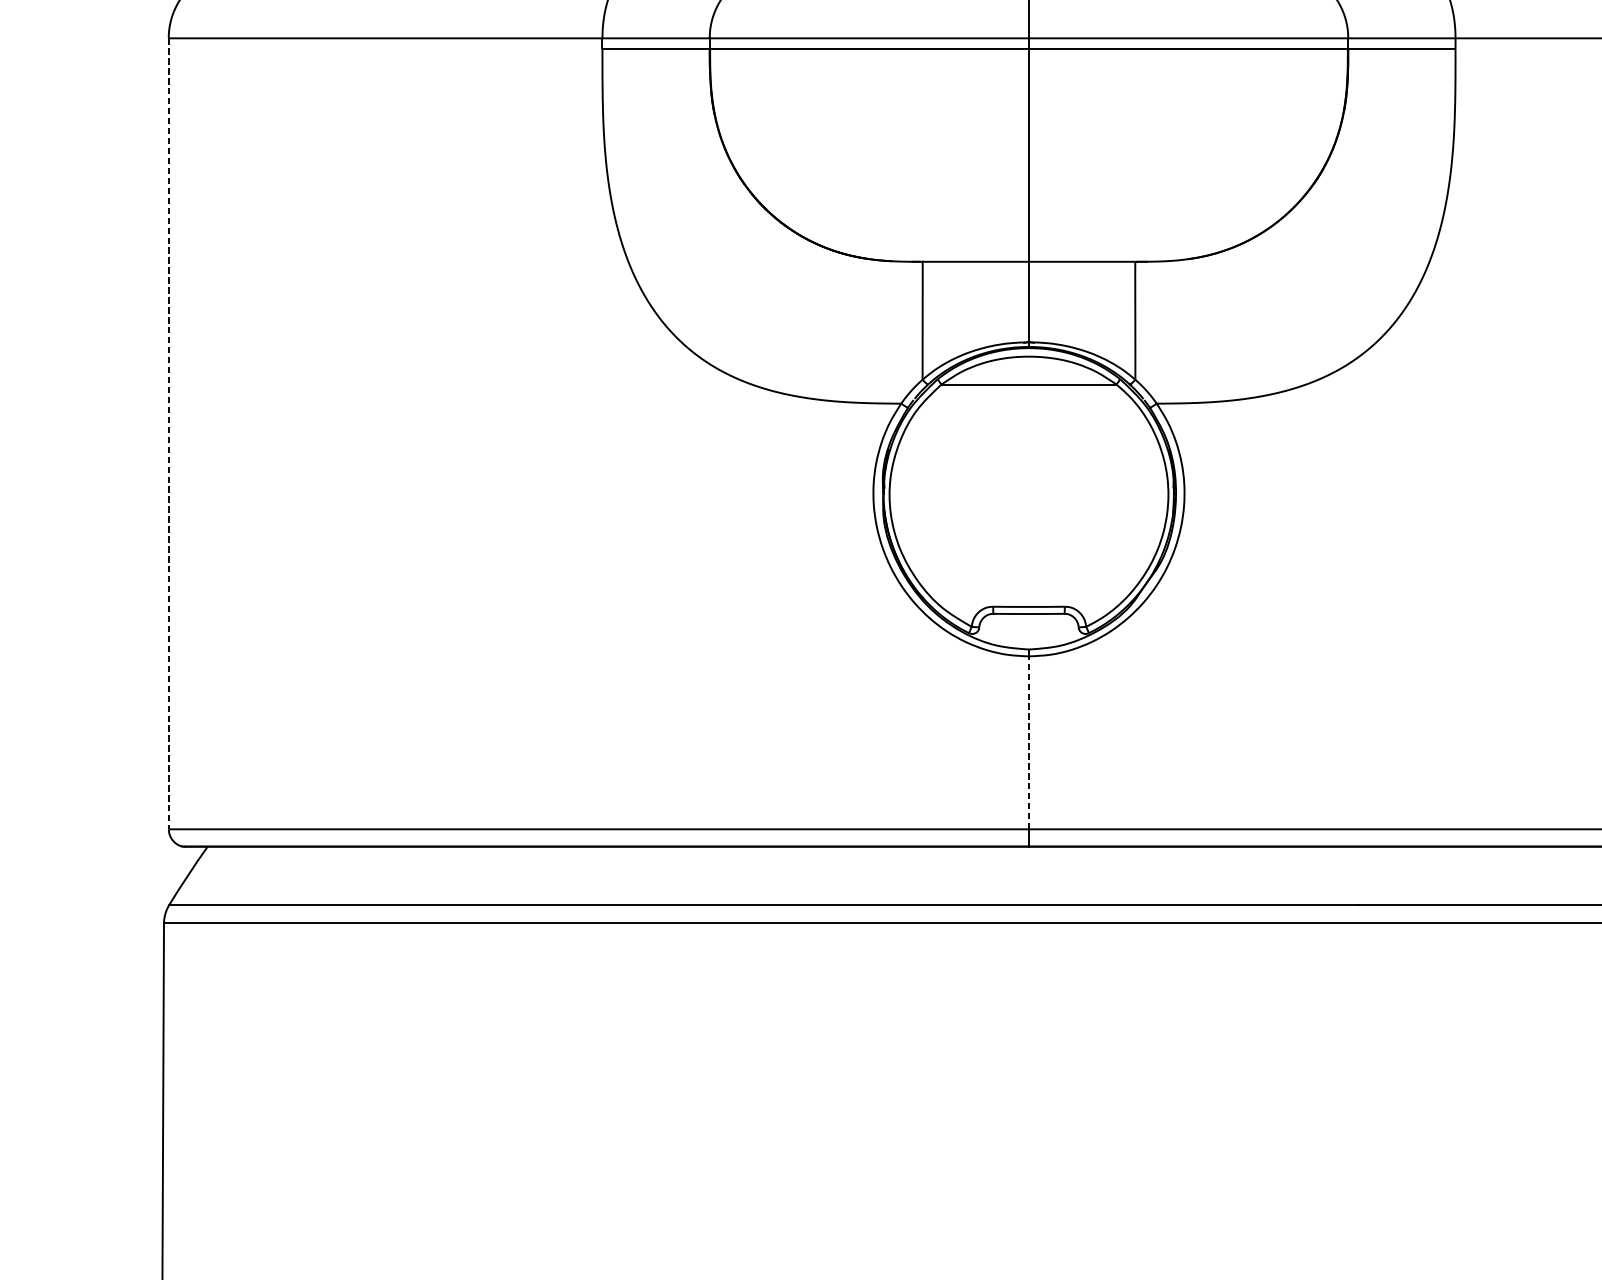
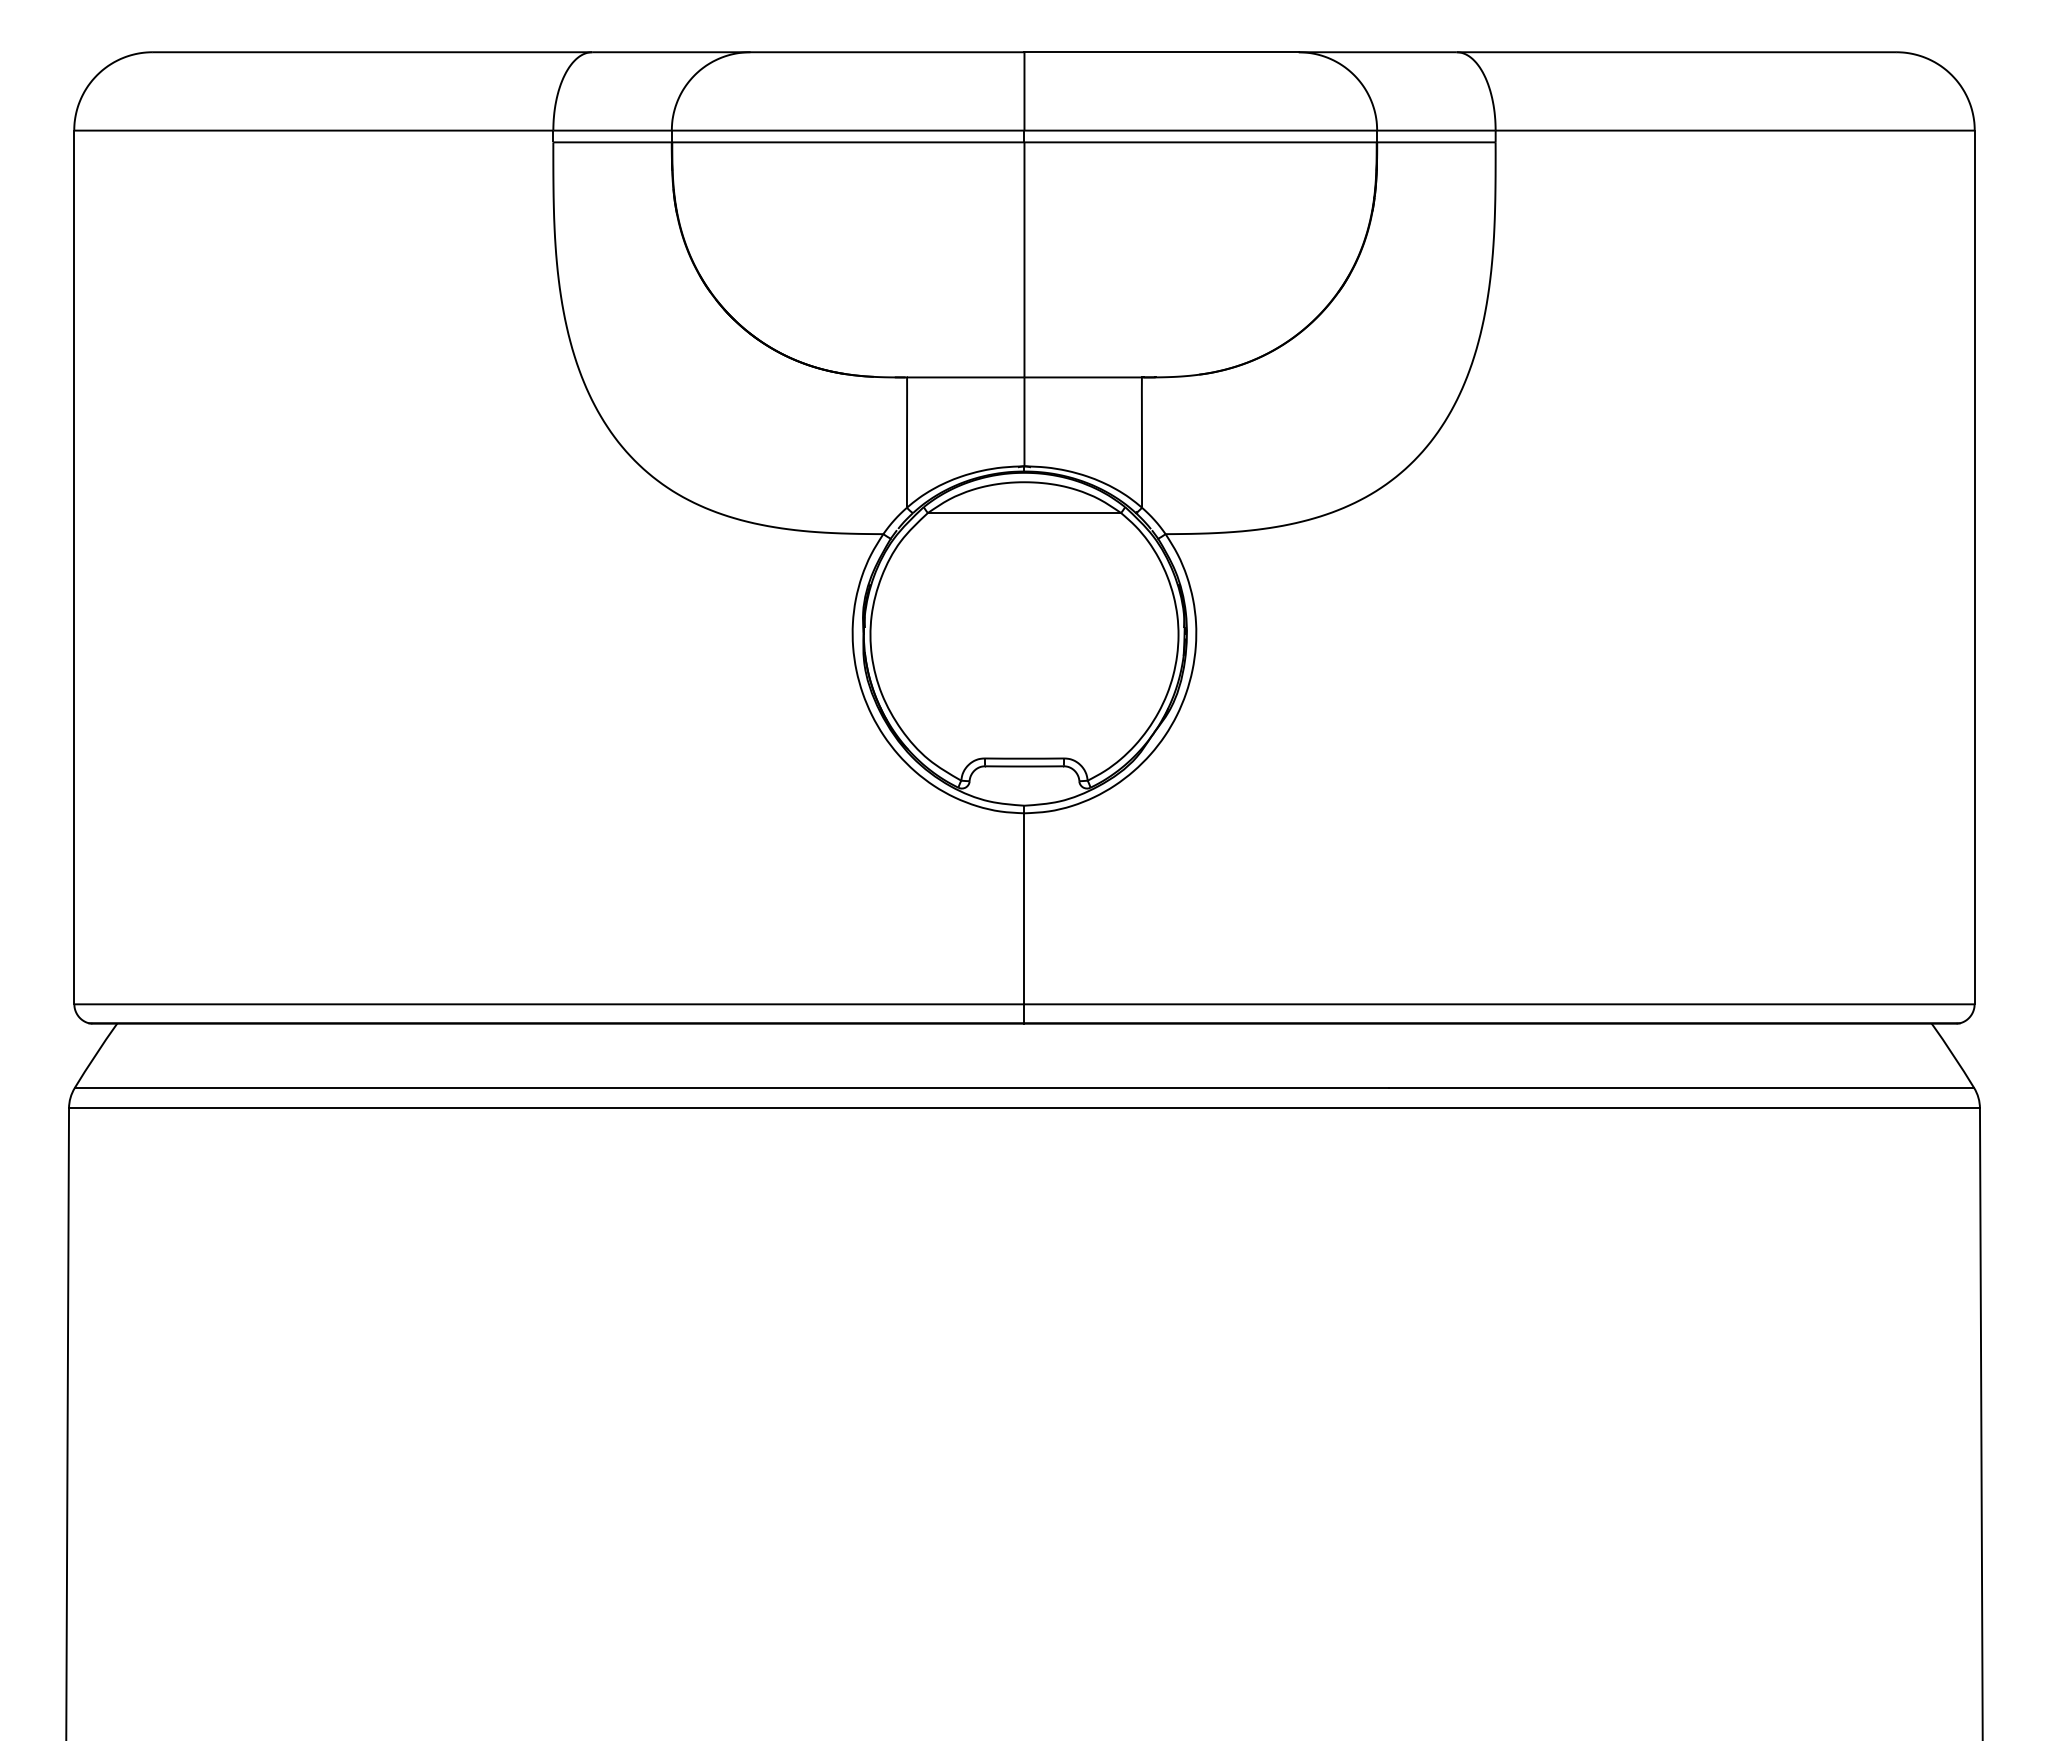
line: (168, 433) -> (74, 567), dashed -> solid
line: (1028, 742) -> (1024, 908), dashed -> solid

